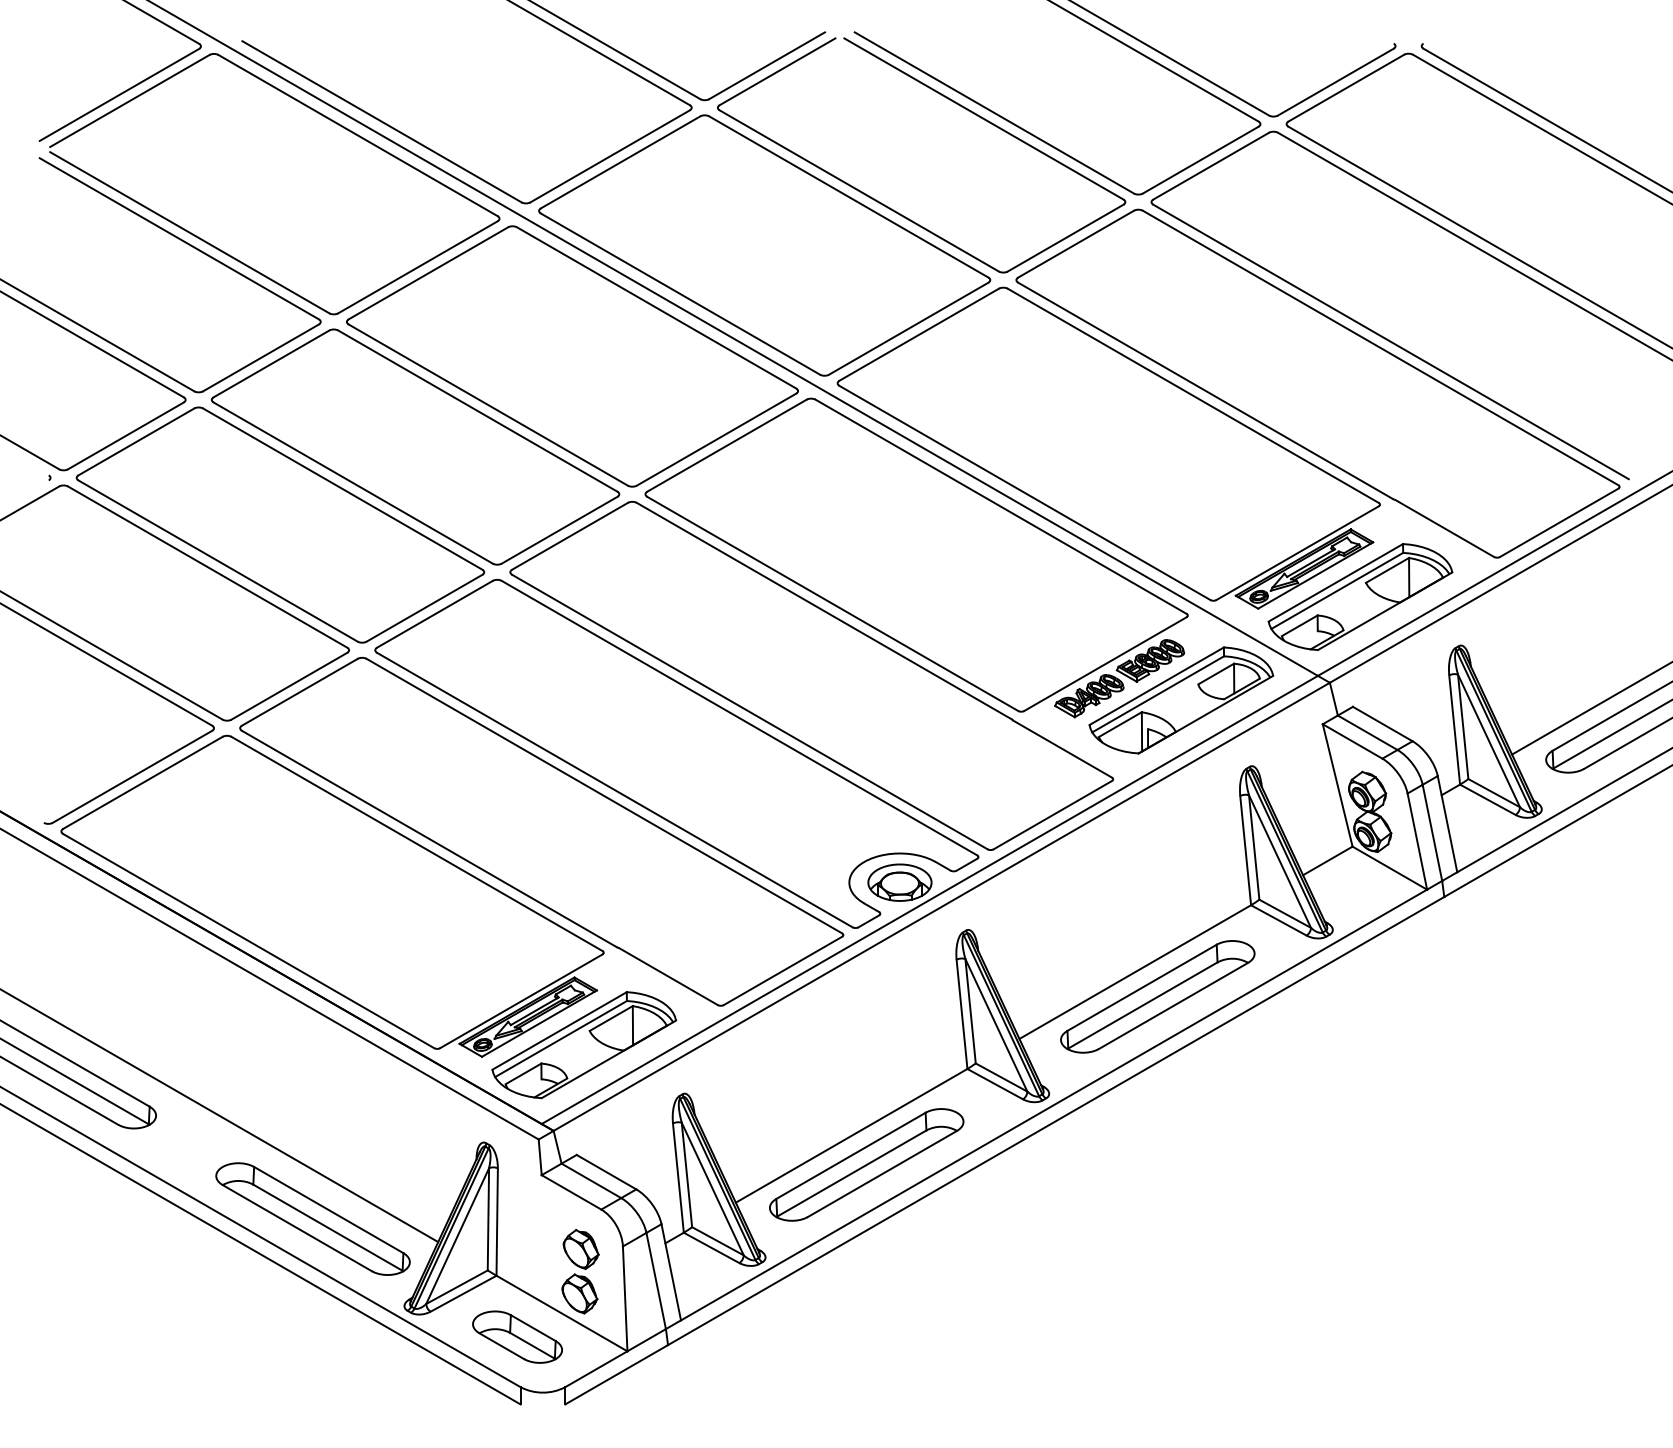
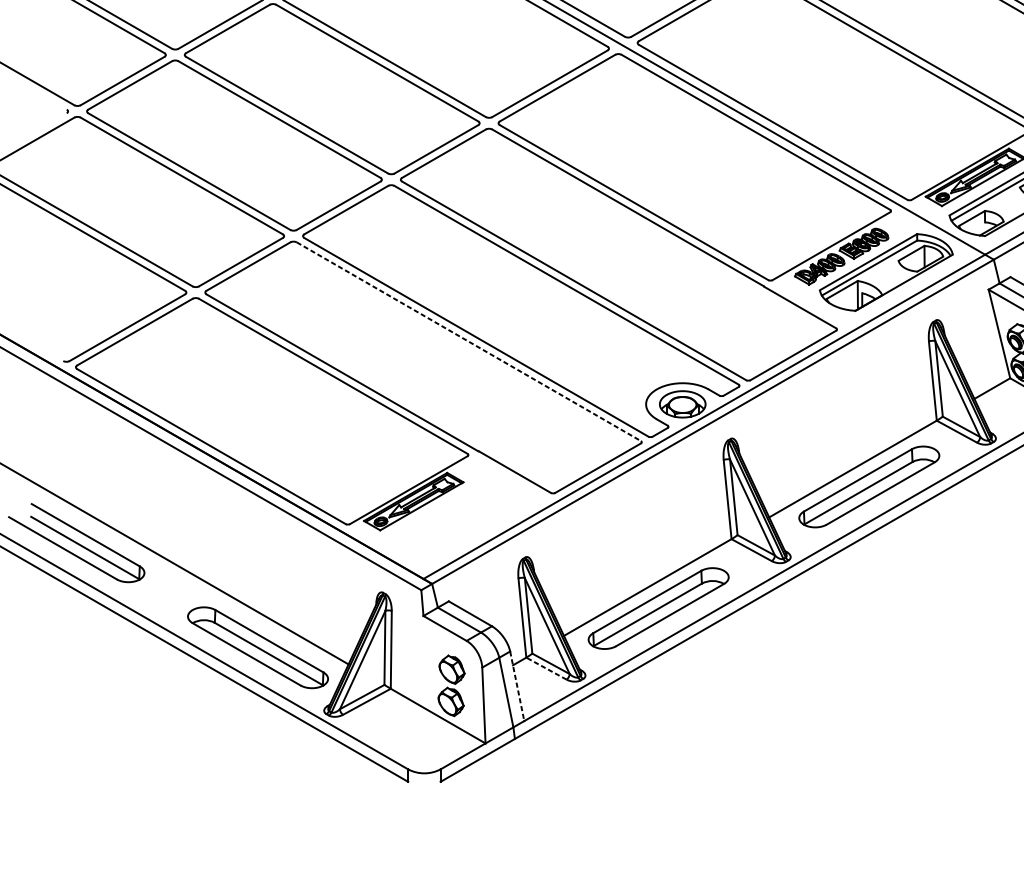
line: (604, 796) -> (468, 341), solid -> dashed
part: (584, 1045) -> (454, 522), removed
line: (711, 1247) -> (546, 668), solid -> dashed
line: (671, 1272) -> (517, 686), solid -> dashed
part: (517, 1336) -> (405, 732), removed

